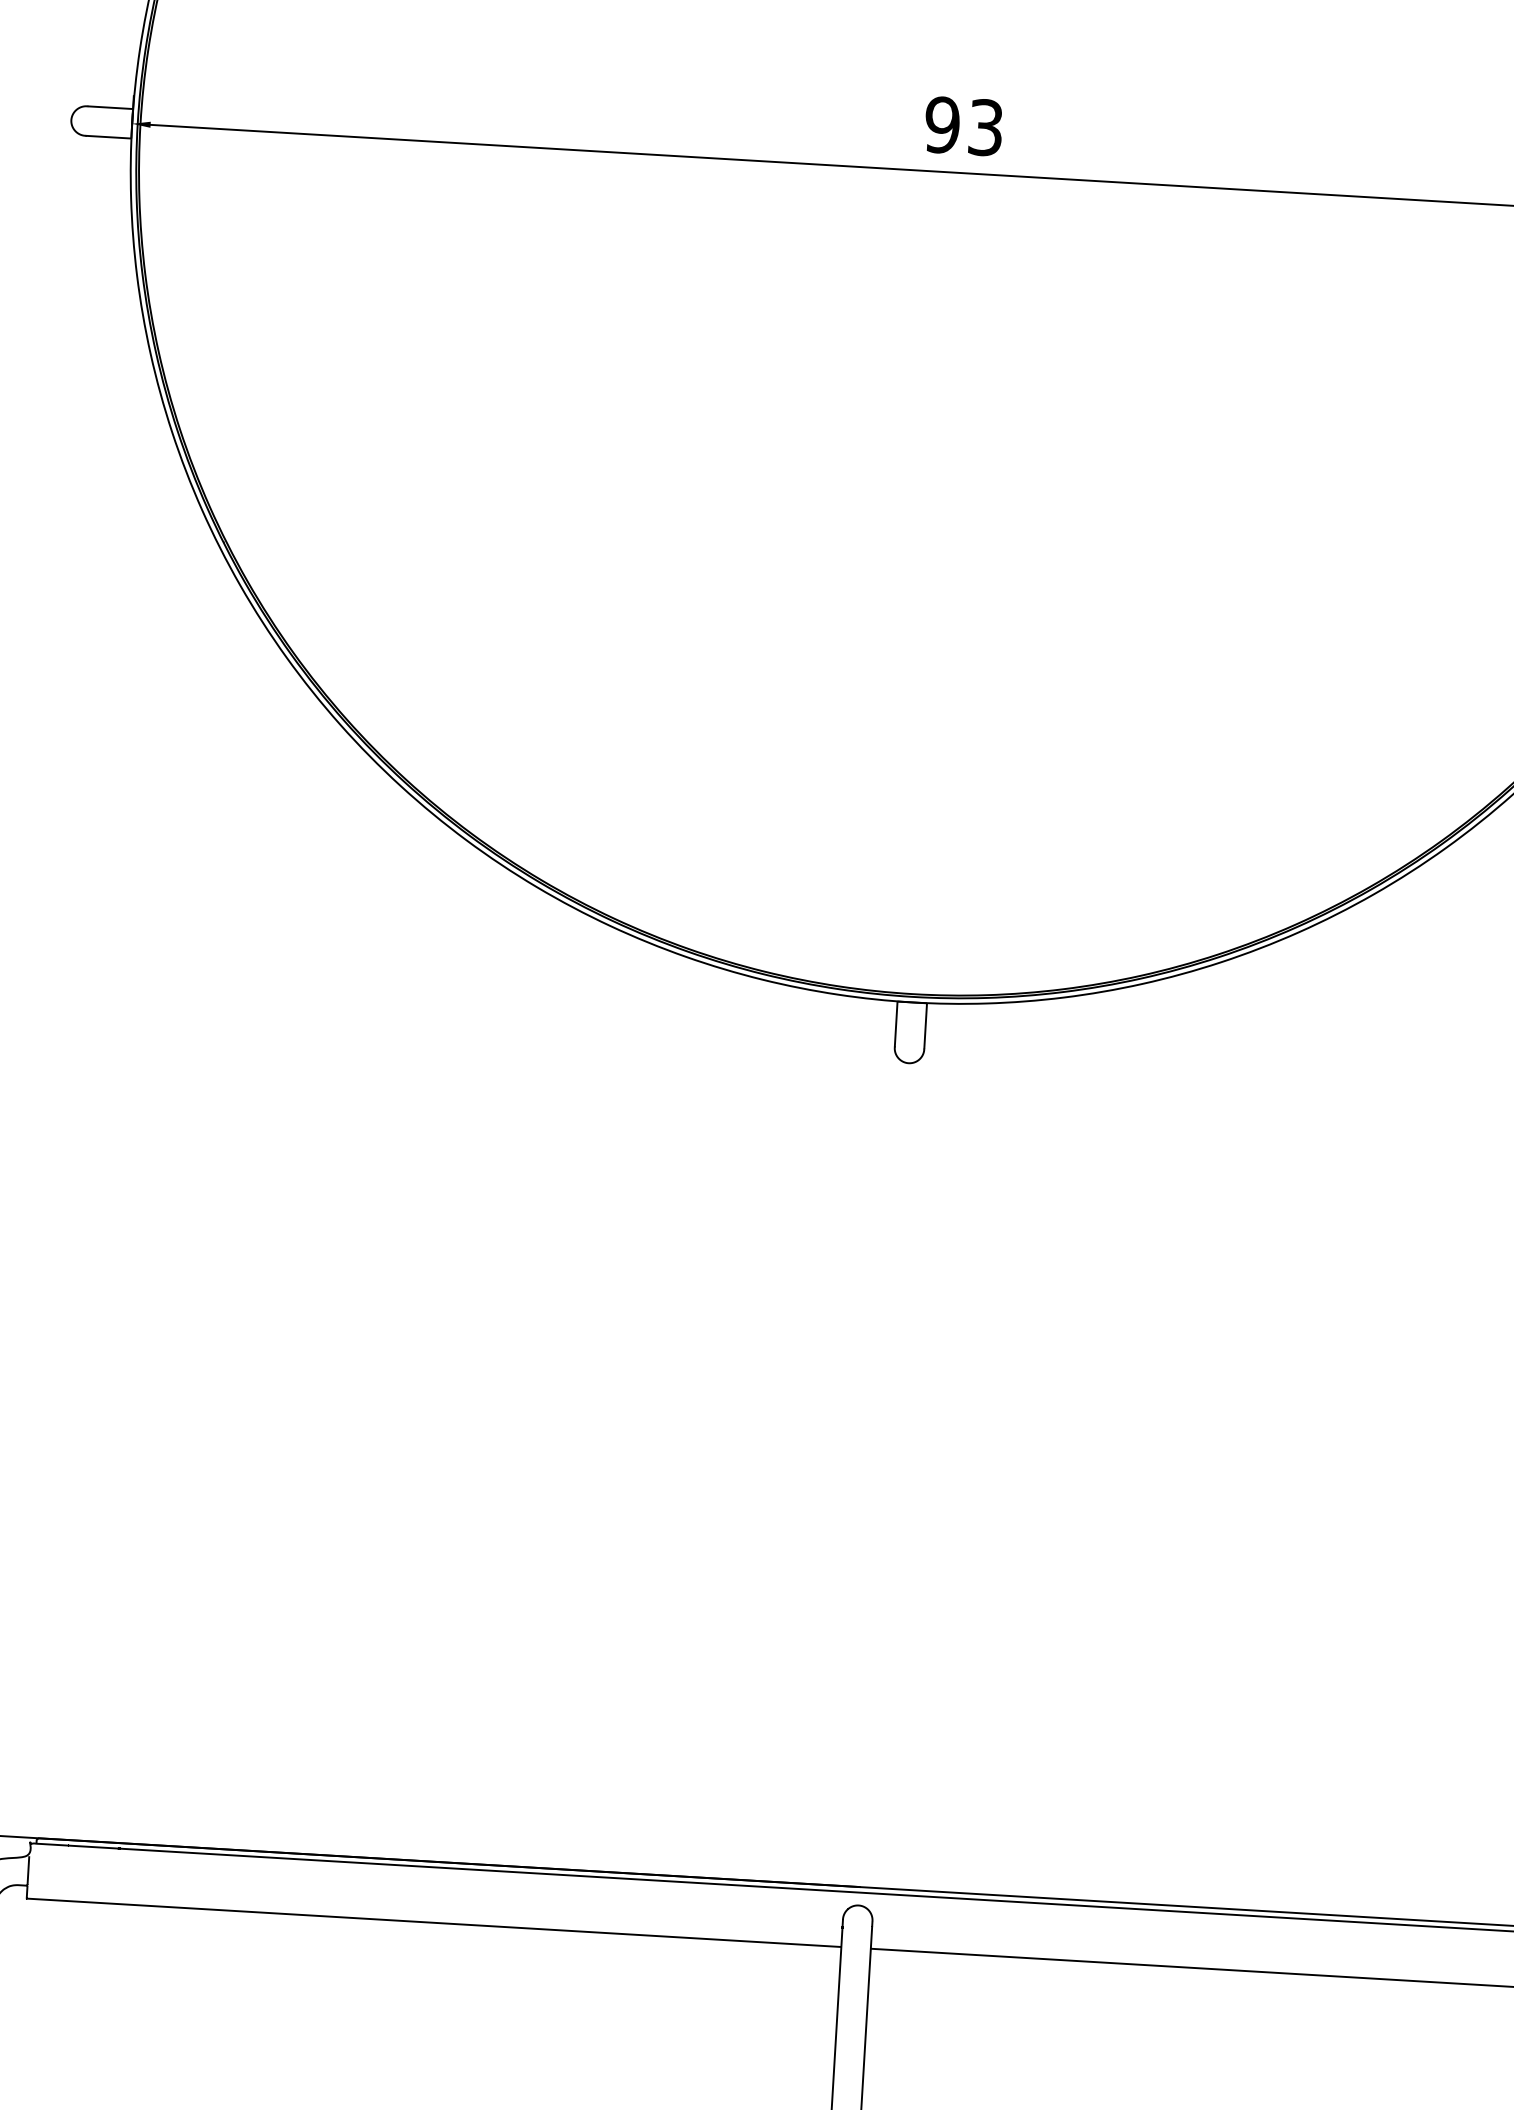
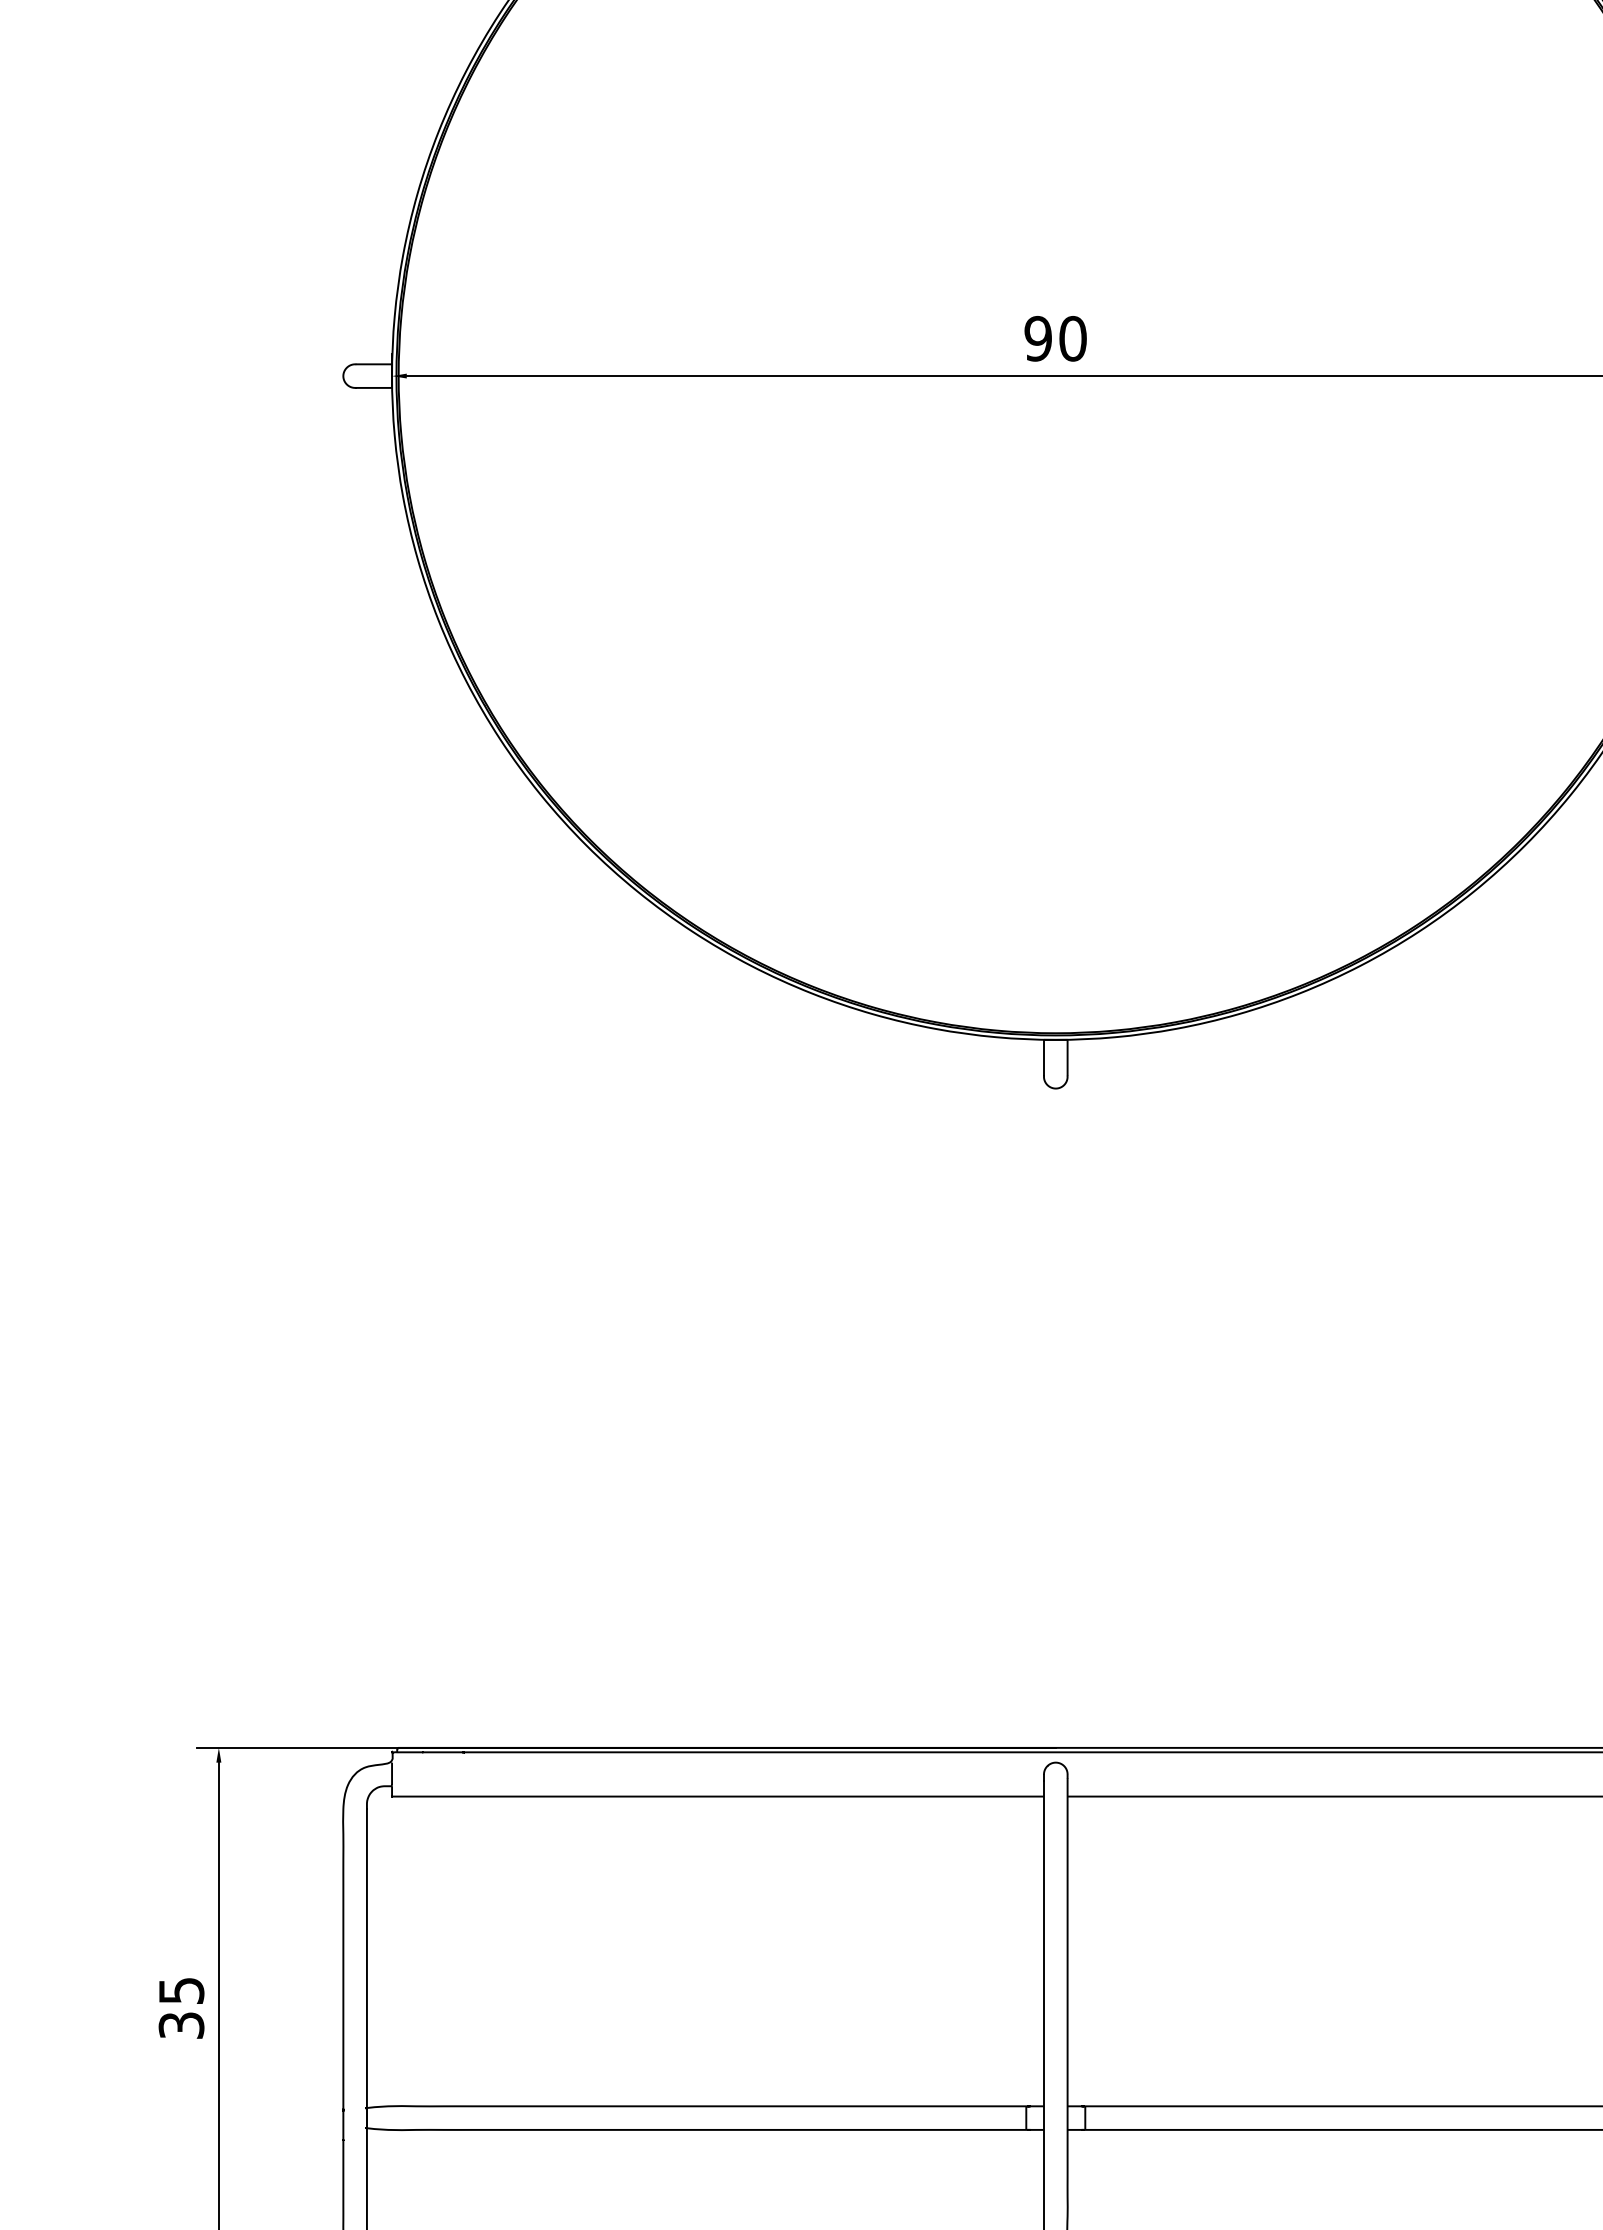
text: (985, 127) -> (1072, 338), 93 -> 90

